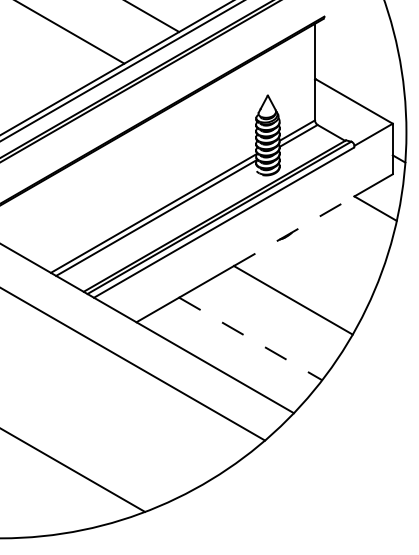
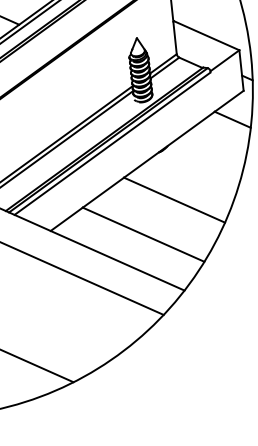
line: (294, 231) -> (169, 144), dashed -> solid
line: (250, 338) -> (143, 234), dashed -> solid

